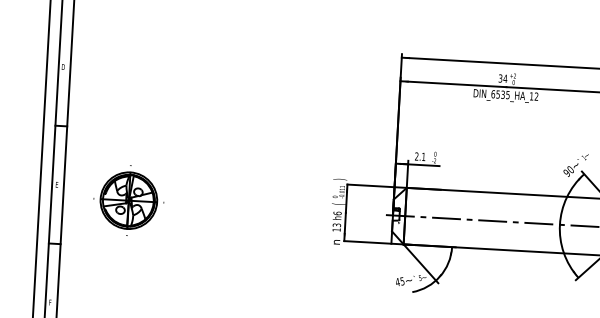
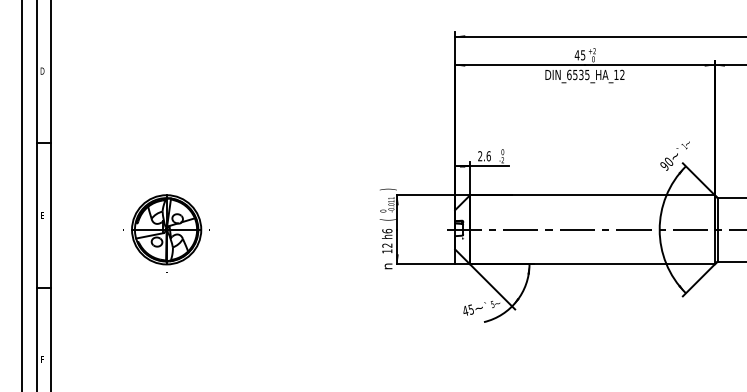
text: (502, 78) -> (579, 55), 34 -> 45
text: (423, 157) -> (488, 156), 2.1 -> 2.6
part: (128, 203) -> (166, 233), moved
text: (337, 225) -> (387, 245), 13 -> 12

